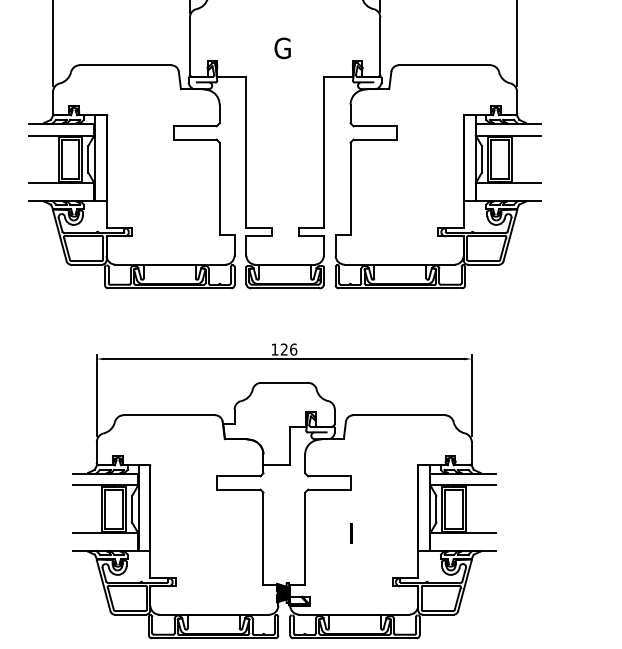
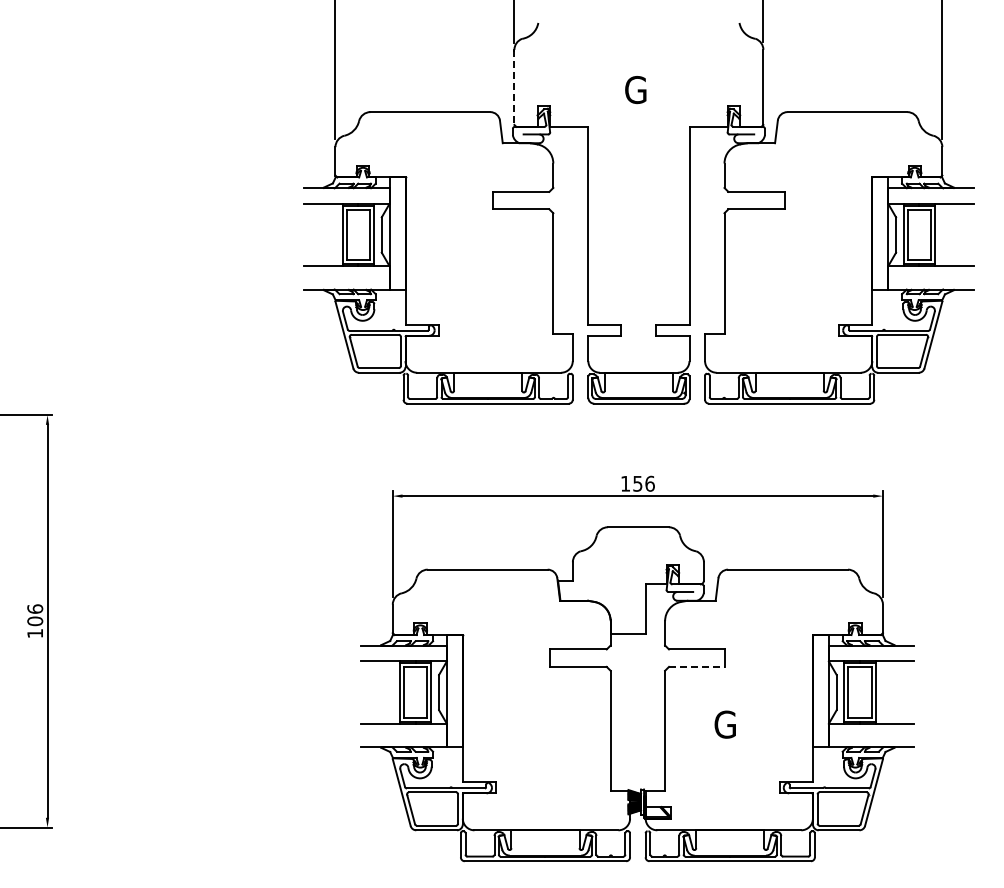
line: (189, 46) -> (514, 87), solid -> dashed
text: (284, 349) -> (637, 483), 126 -> 156
line: (329, 489) -> (697, 666), solid -> dashed
text: (350, 533) -> (724, 724), I -> G

